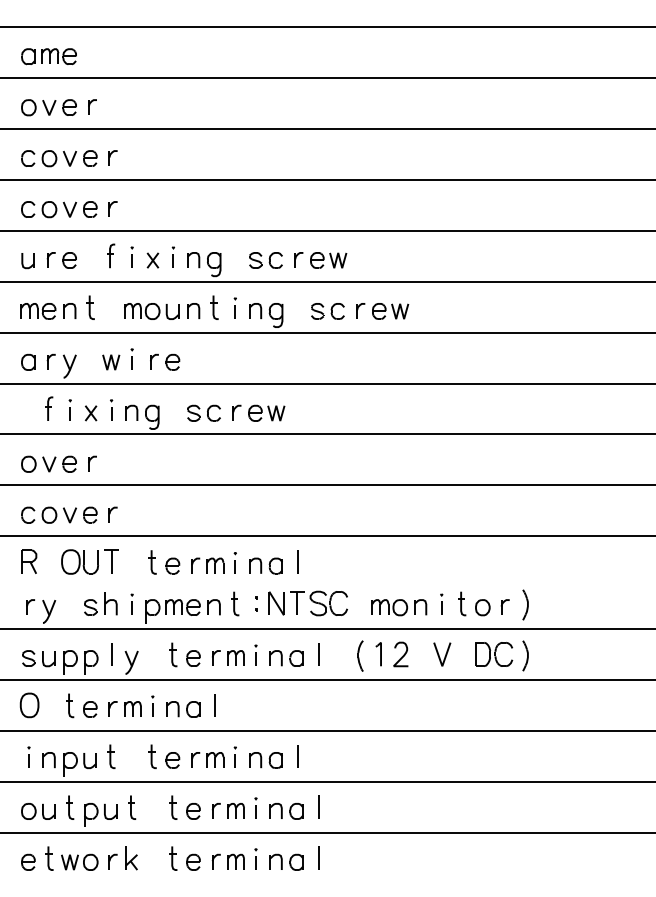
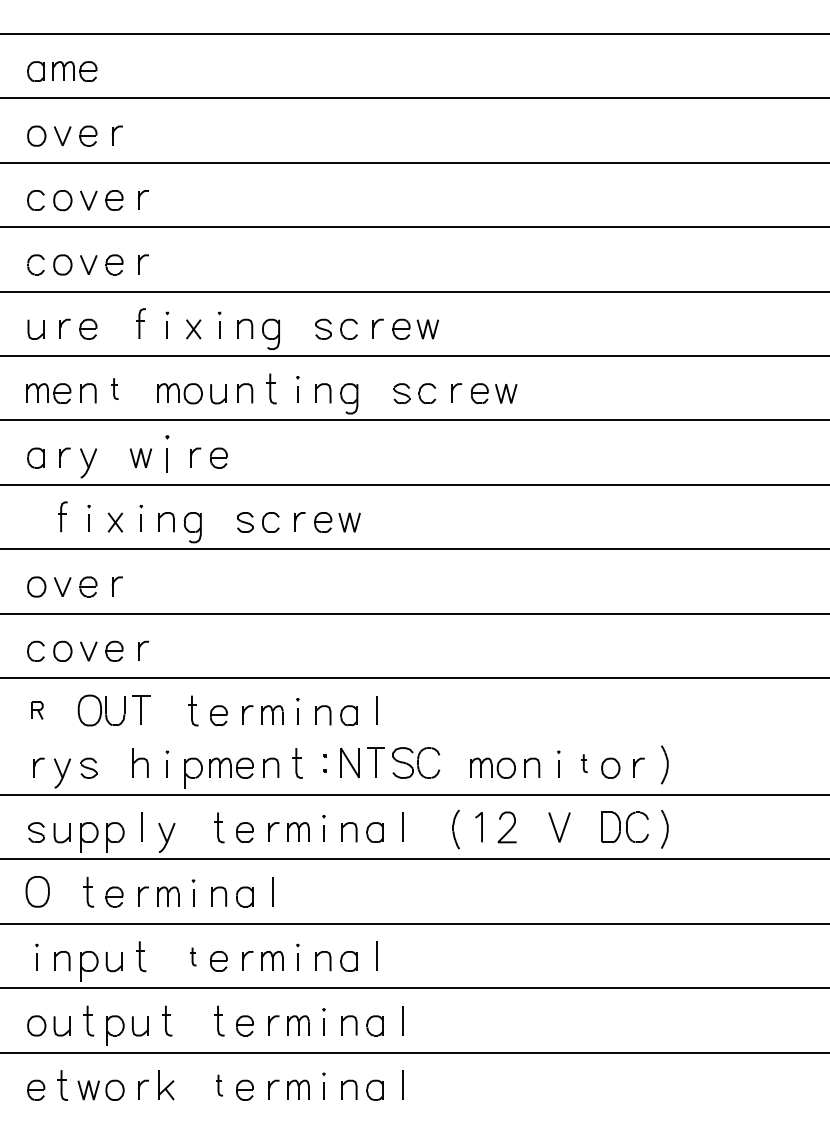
part: (90, 307) -> (114, 388), size x0.7
part: (132, 358) -> (167, 453), size x1.4
part: (29, 561) -> (37, 710), size x0.6
part: (462, 603) -> (584, 763), size x0.6
part: (90, 607) -> (88, 767), moved
part: (152, 756) -> (193, 956), size x0.6
part: (173, 858) -> (219, 1085), size x0.7

